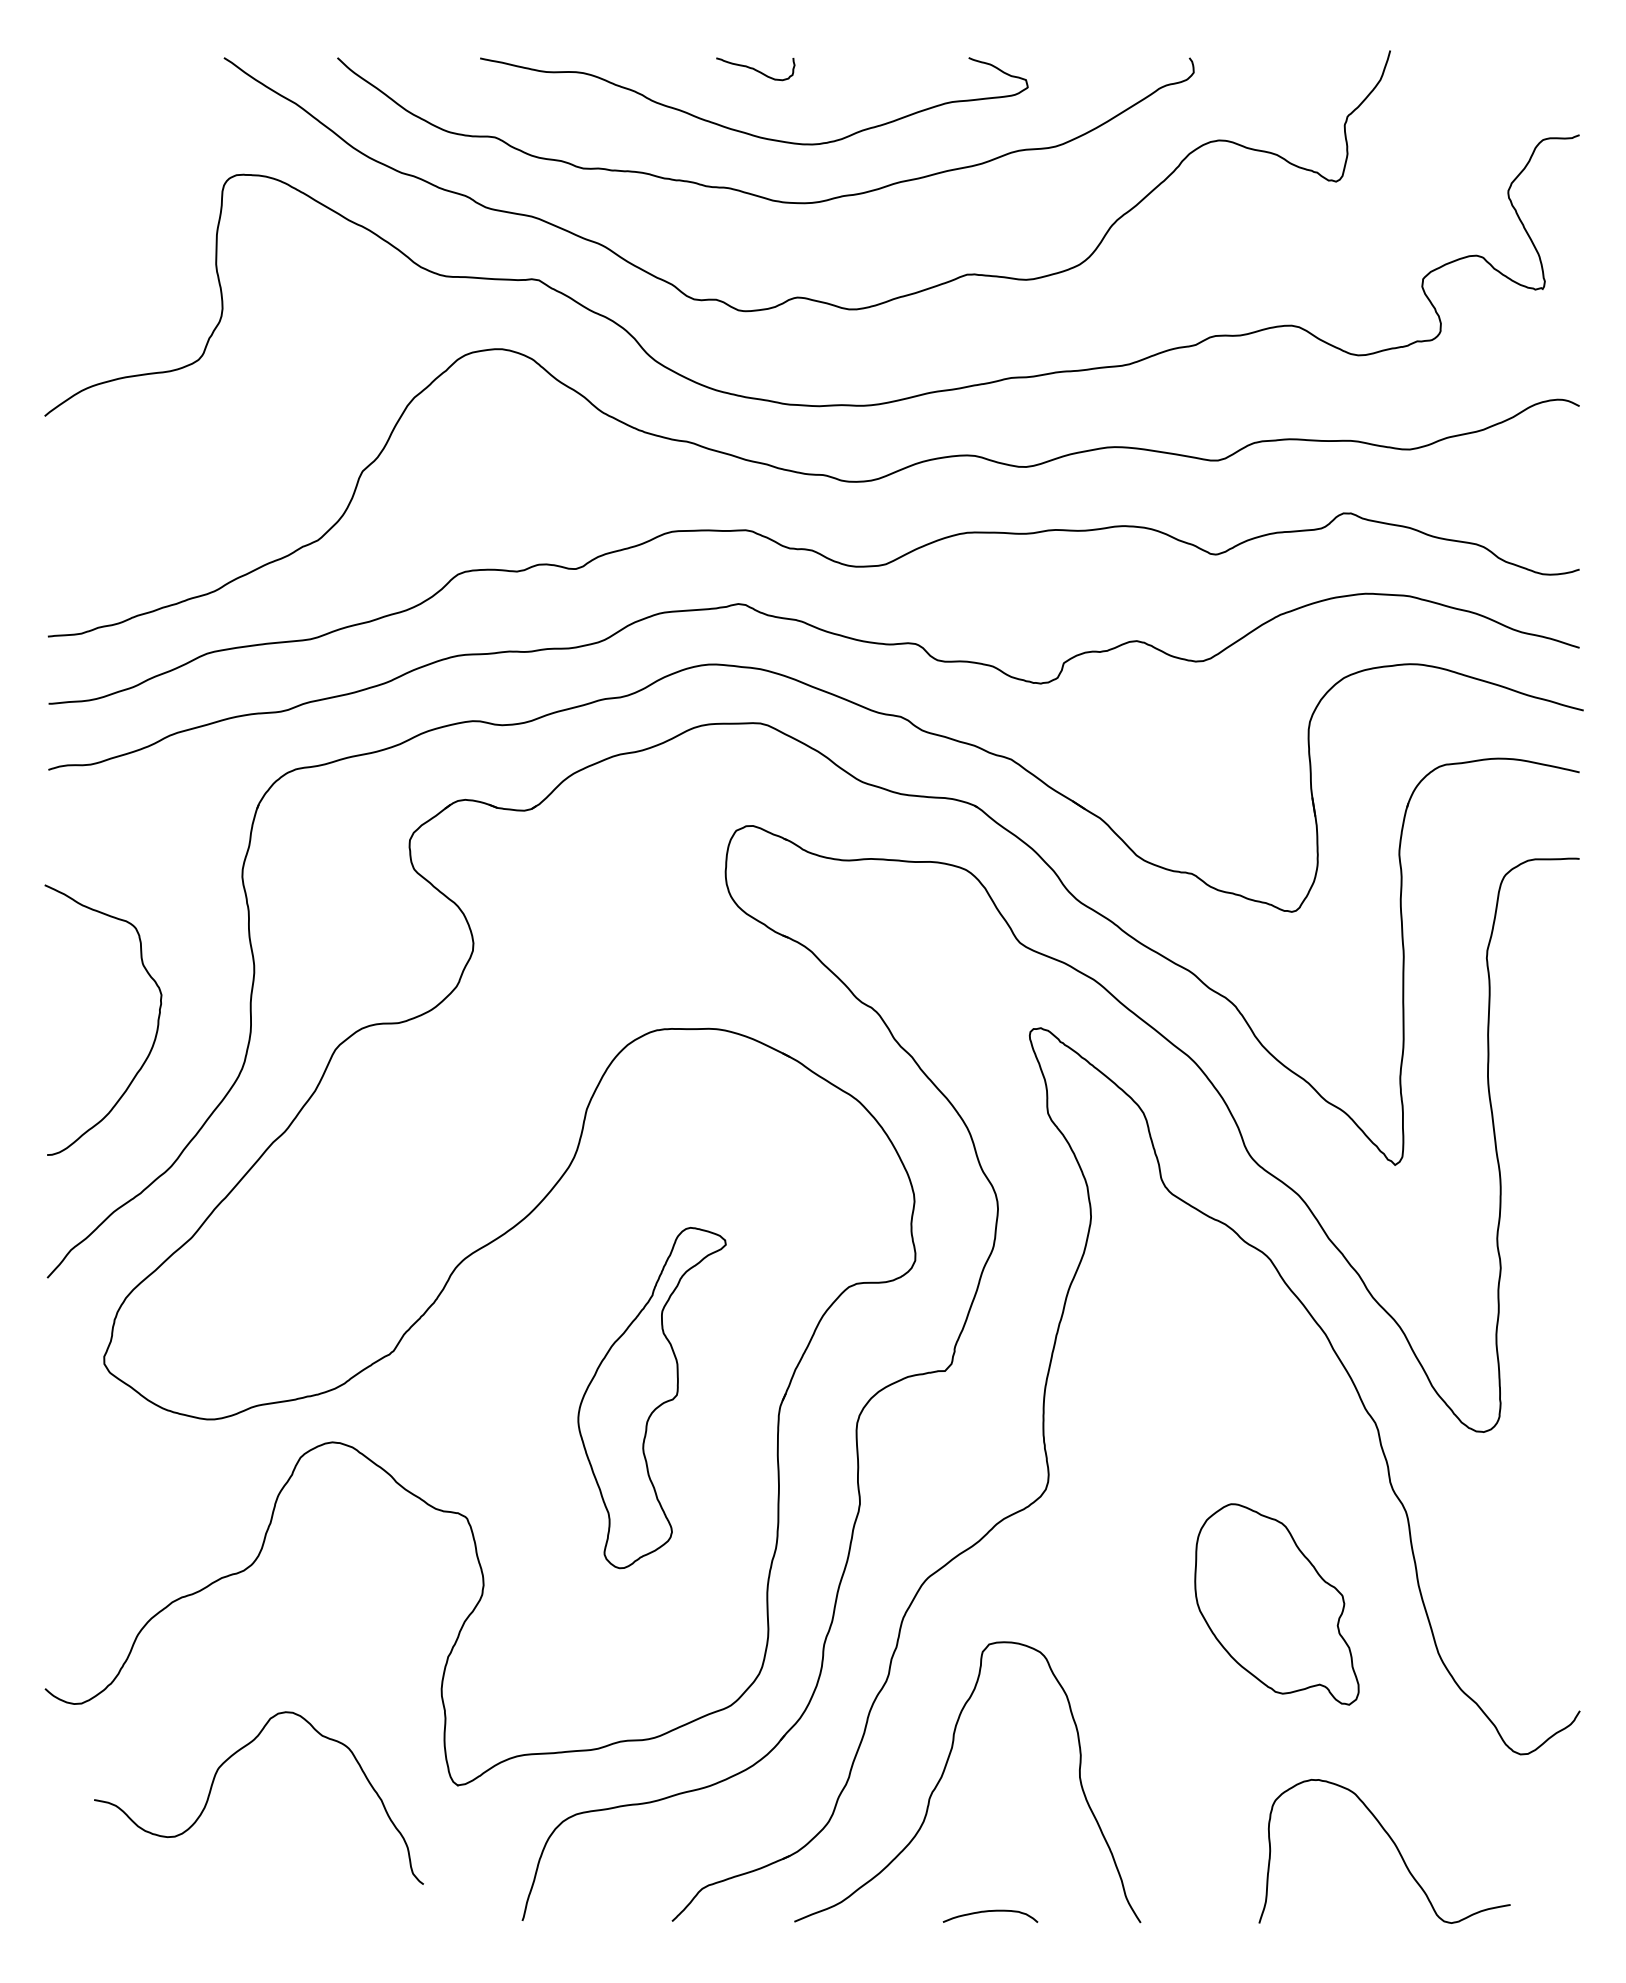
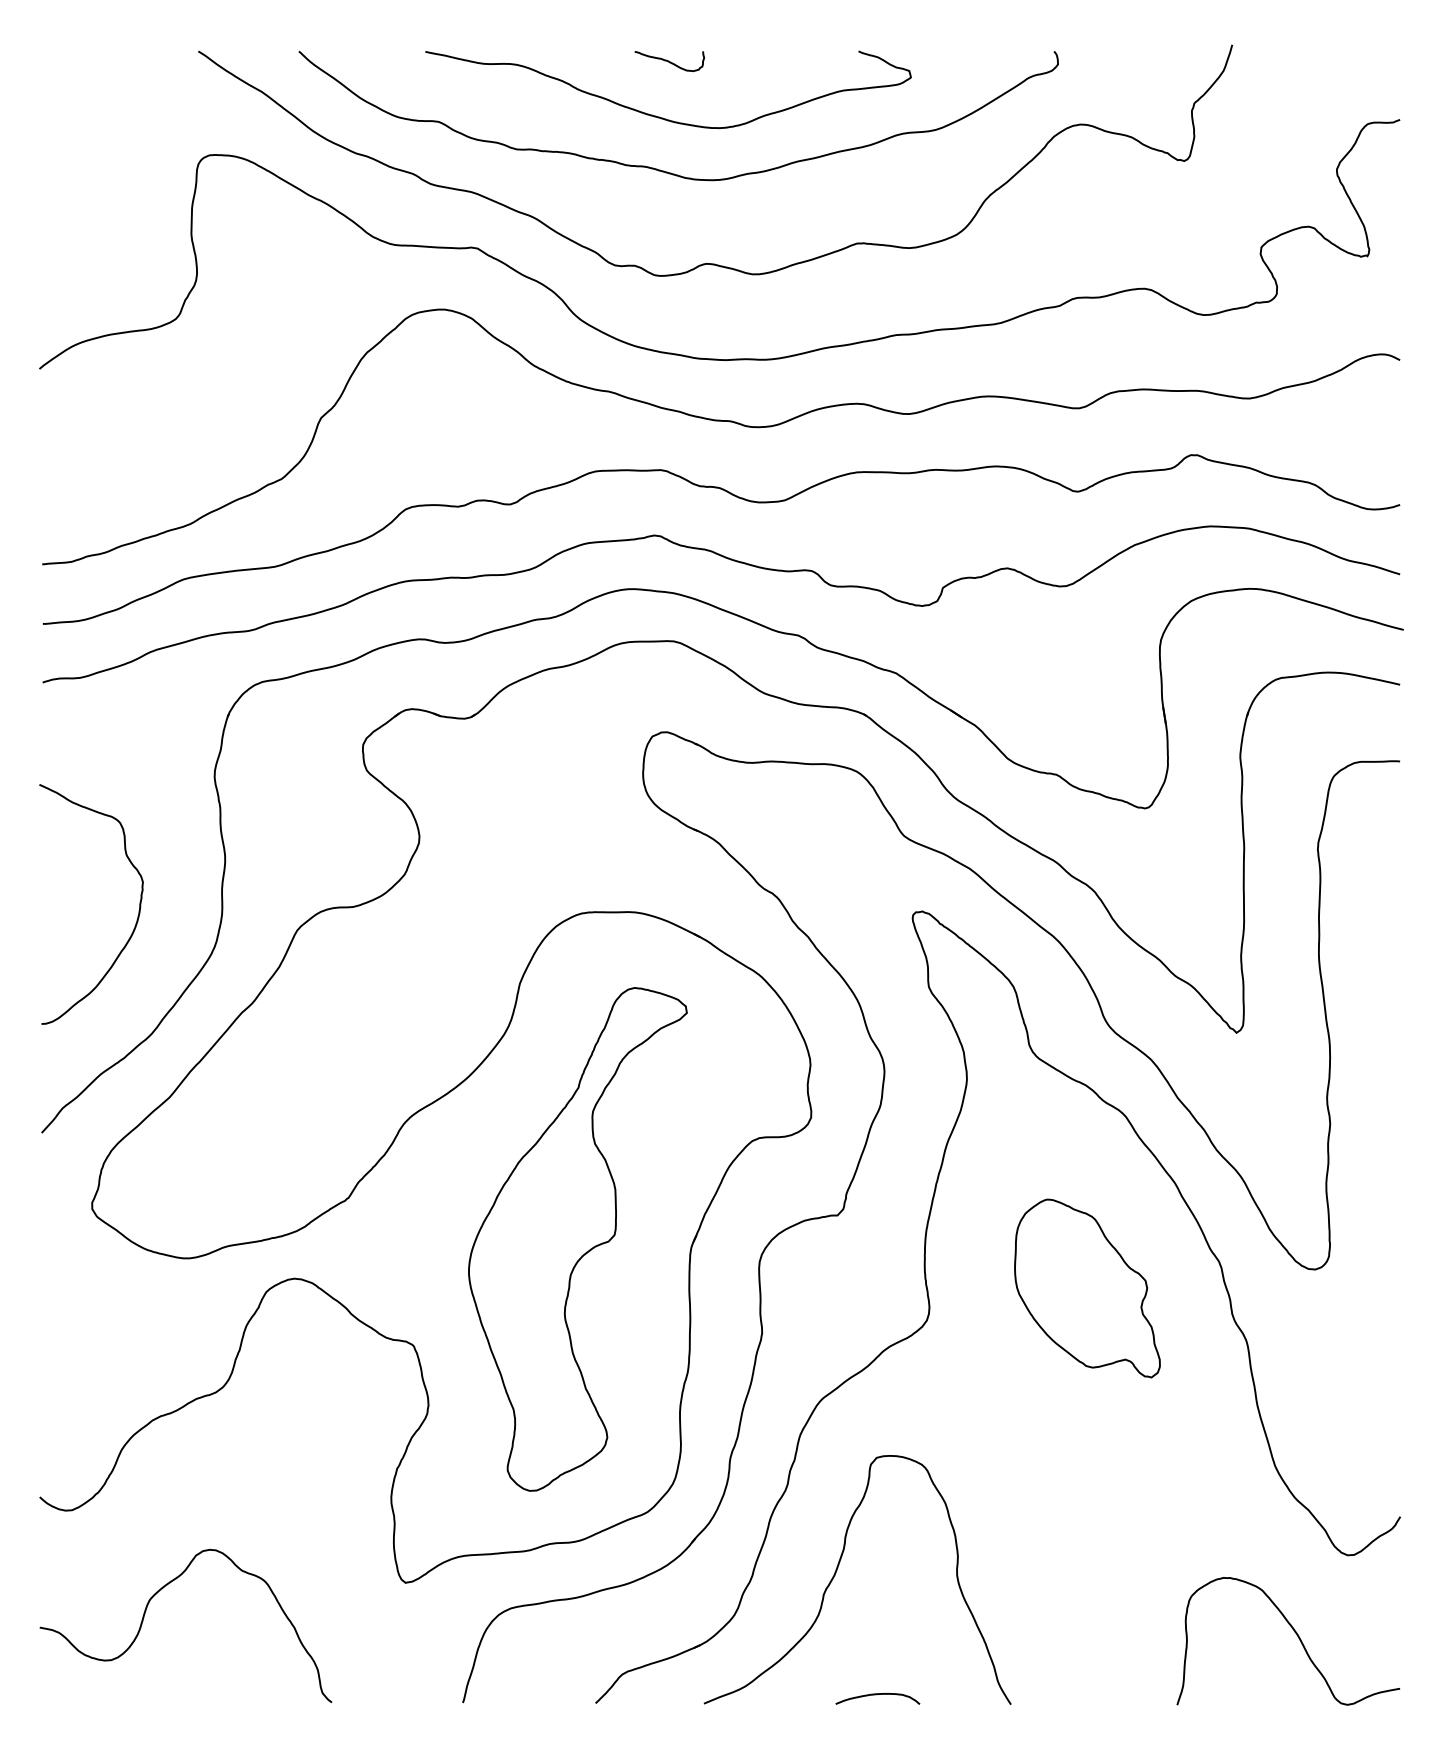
part: (651, 1397) -> (577, 1238), size x1.67
part: (1276, 1604) -> (1087, 1288), moved
curve: (214, 1781) -> (146, 1611), moved
curve: (1394, 1845) -> (1297, 1636), moved

